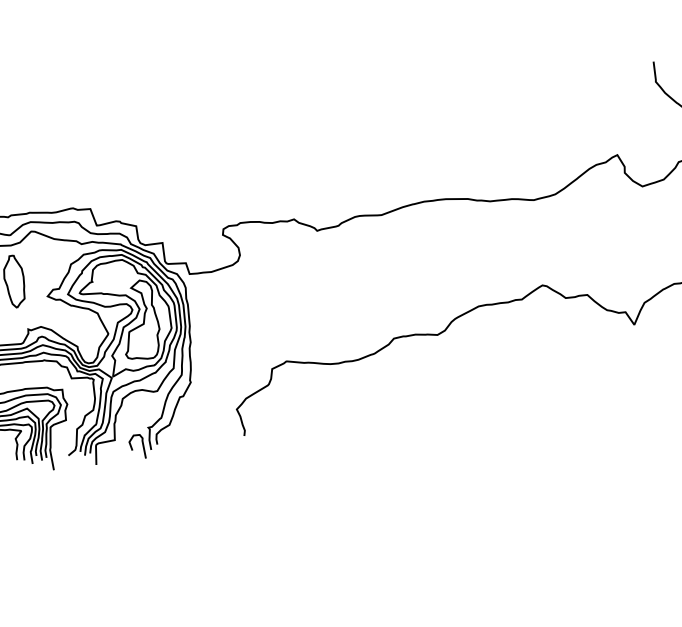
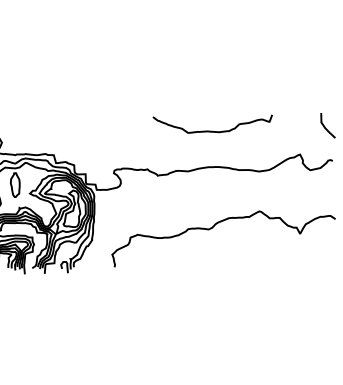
curve: (424, 122) -> (212, 130), added

